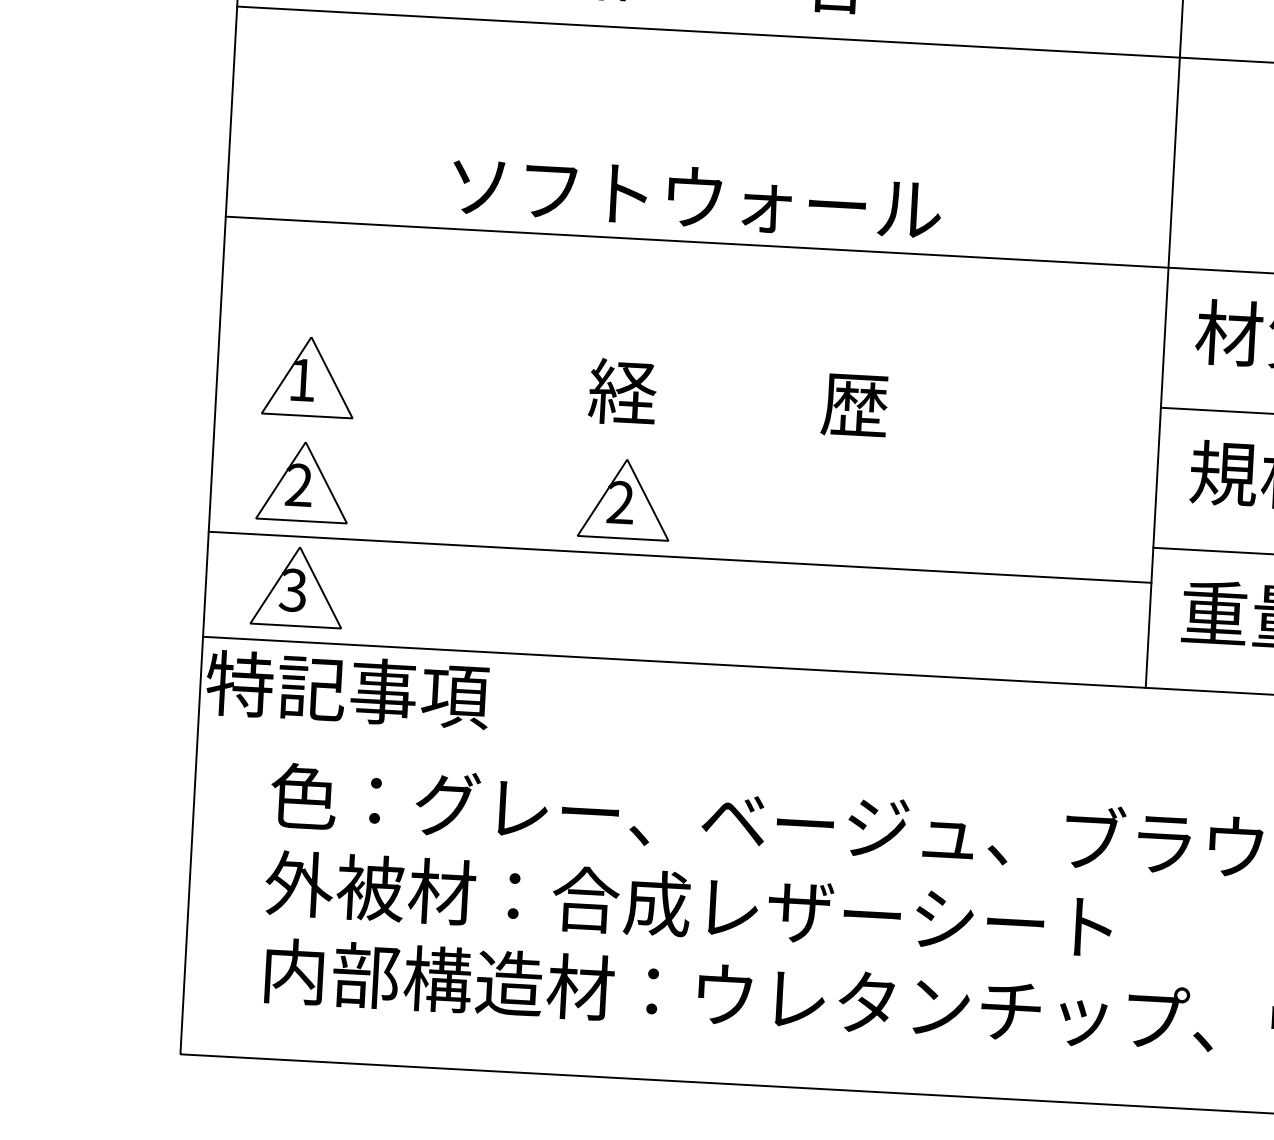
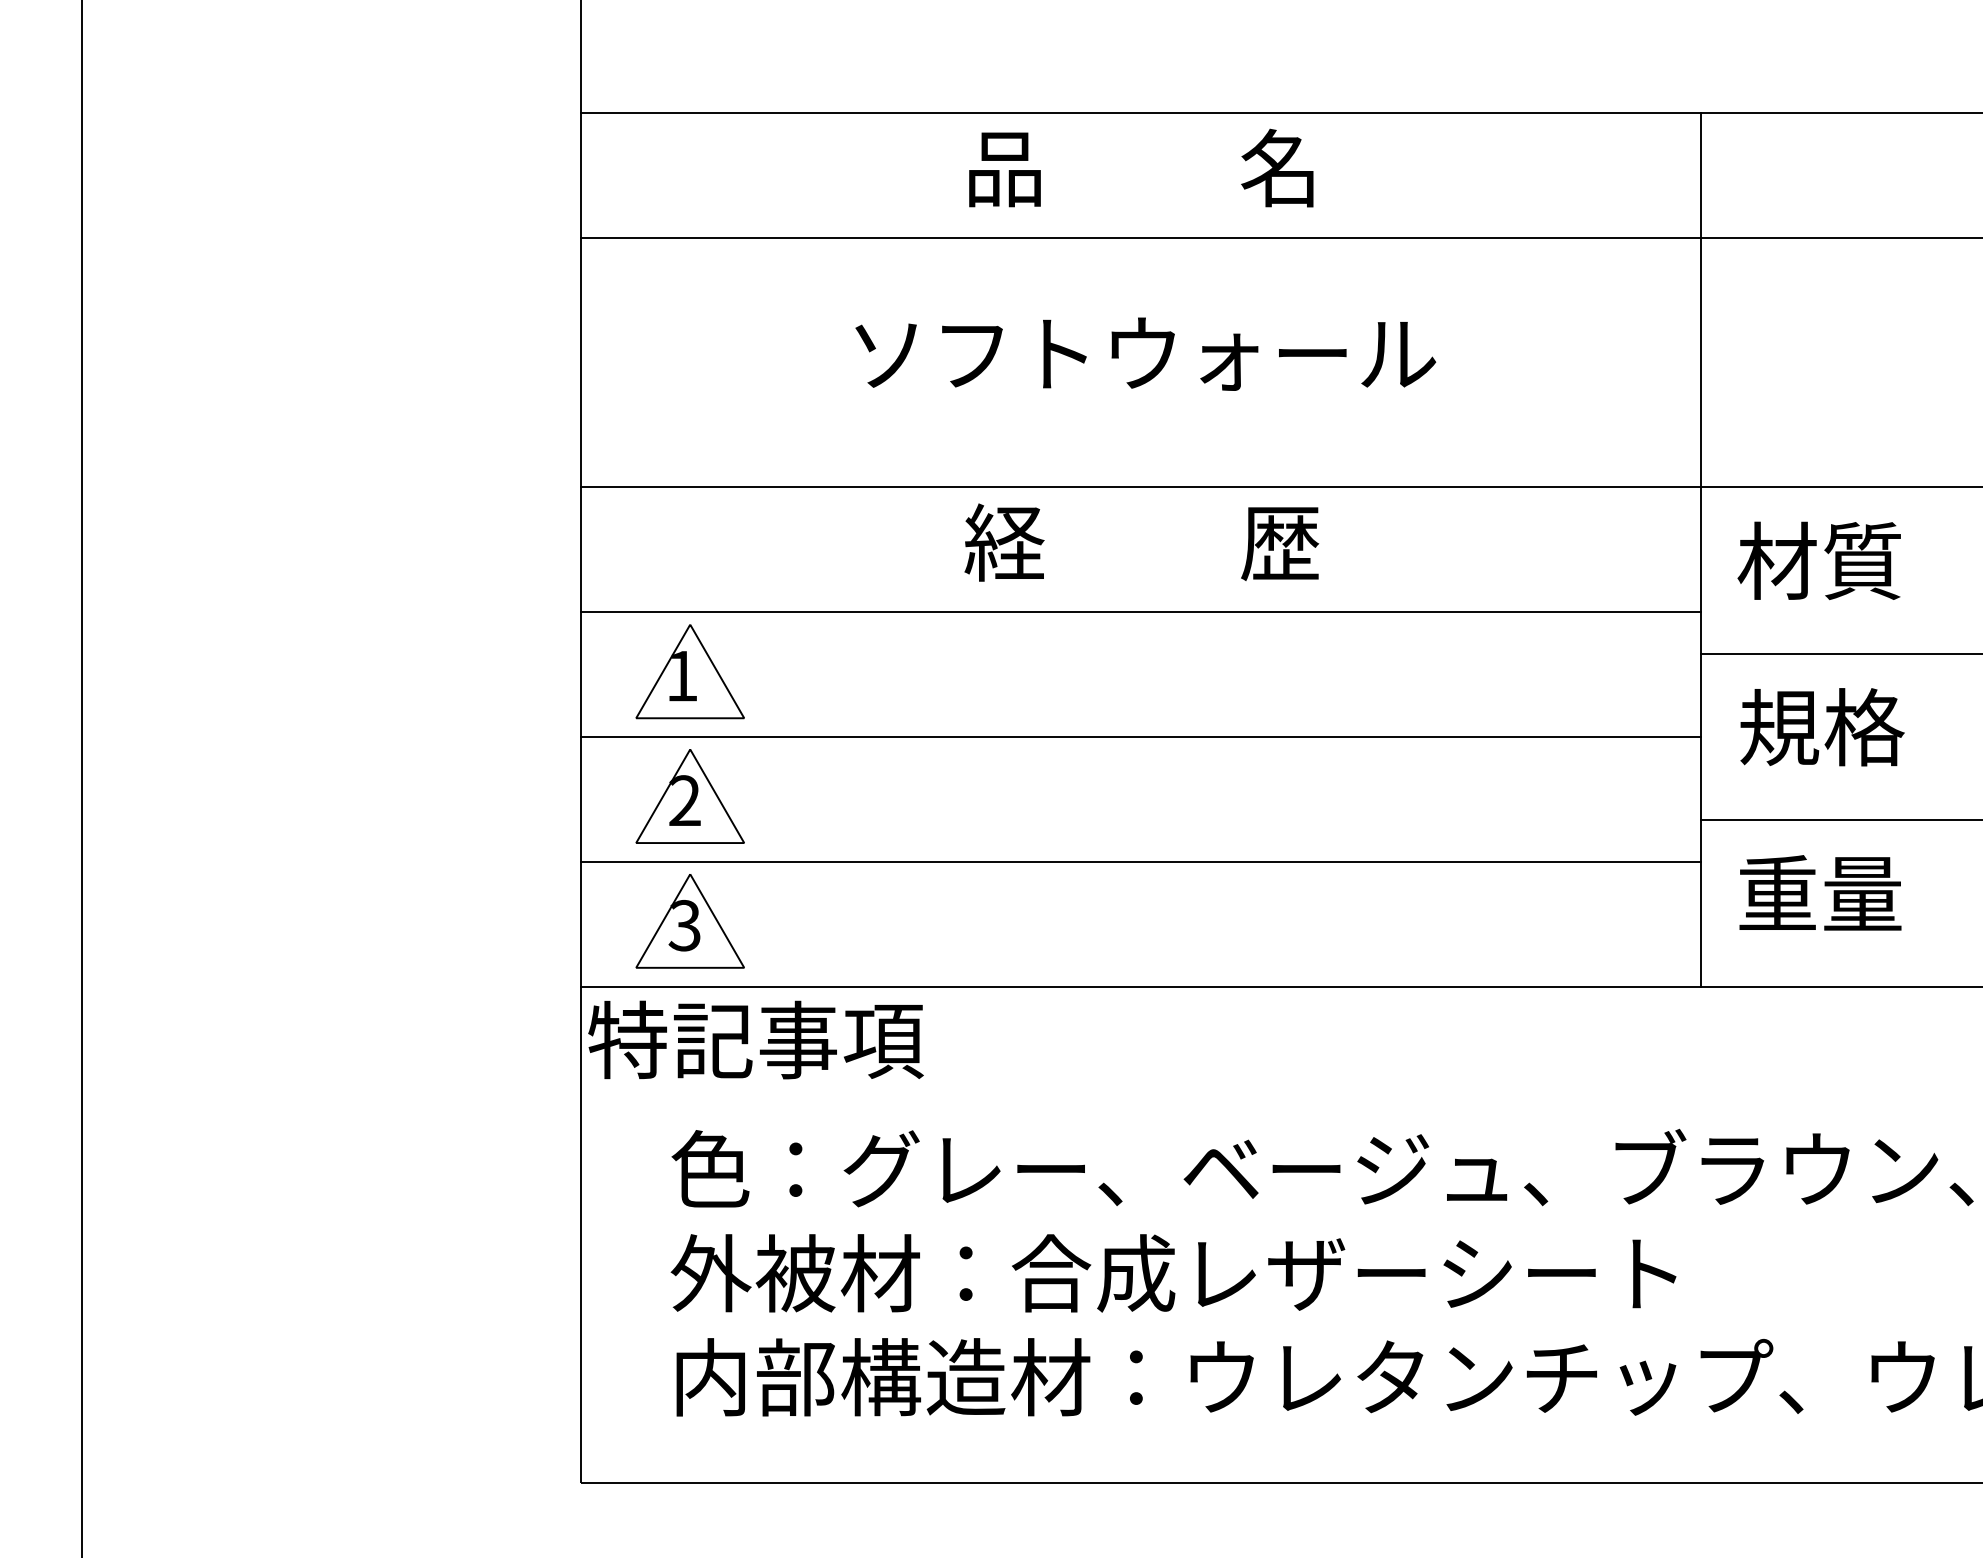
text: (696, 197) -> (1145, 353), moved
line: (691, 347) -> (1140, 612), added
text: (738, 398) -> (1141, 542), moved
line: (685, 451) -> (1140, 736), added
part: (624, 499) -> (1071, 796), removed

